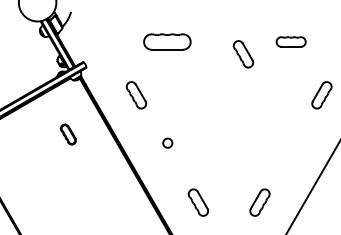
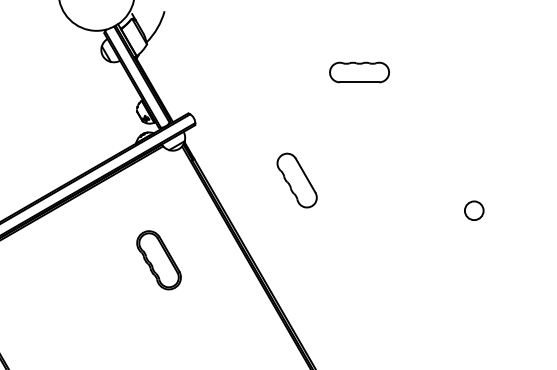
part: (166, 41) -> (358, 71), size x0.62
part: (243, 54) -> (514, 97), removed
part: (68, 134) -> (159, 260), size x1.43
circle: (167, 142) -> (473, 209), moved

